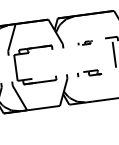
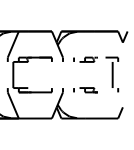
part: (85, 43) -> (85, 59), size x1.67

